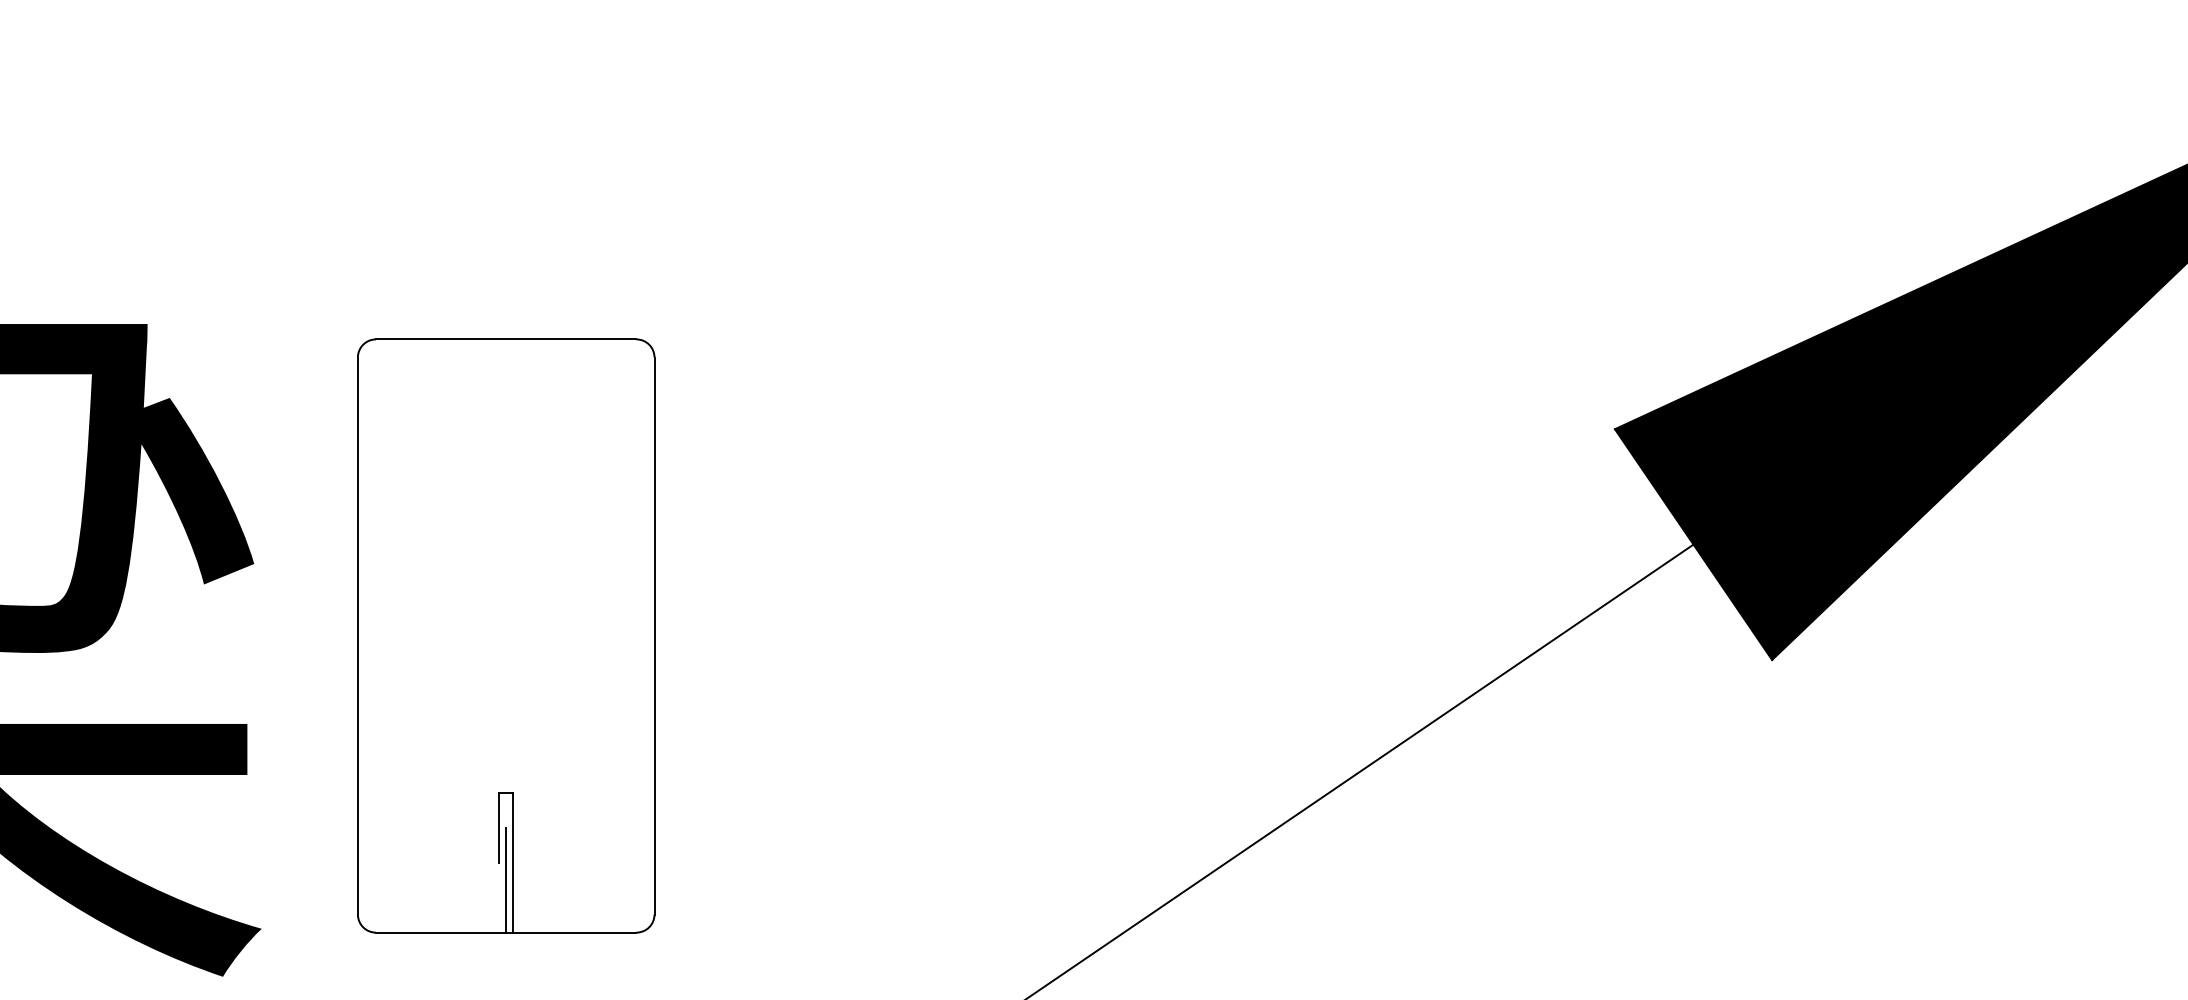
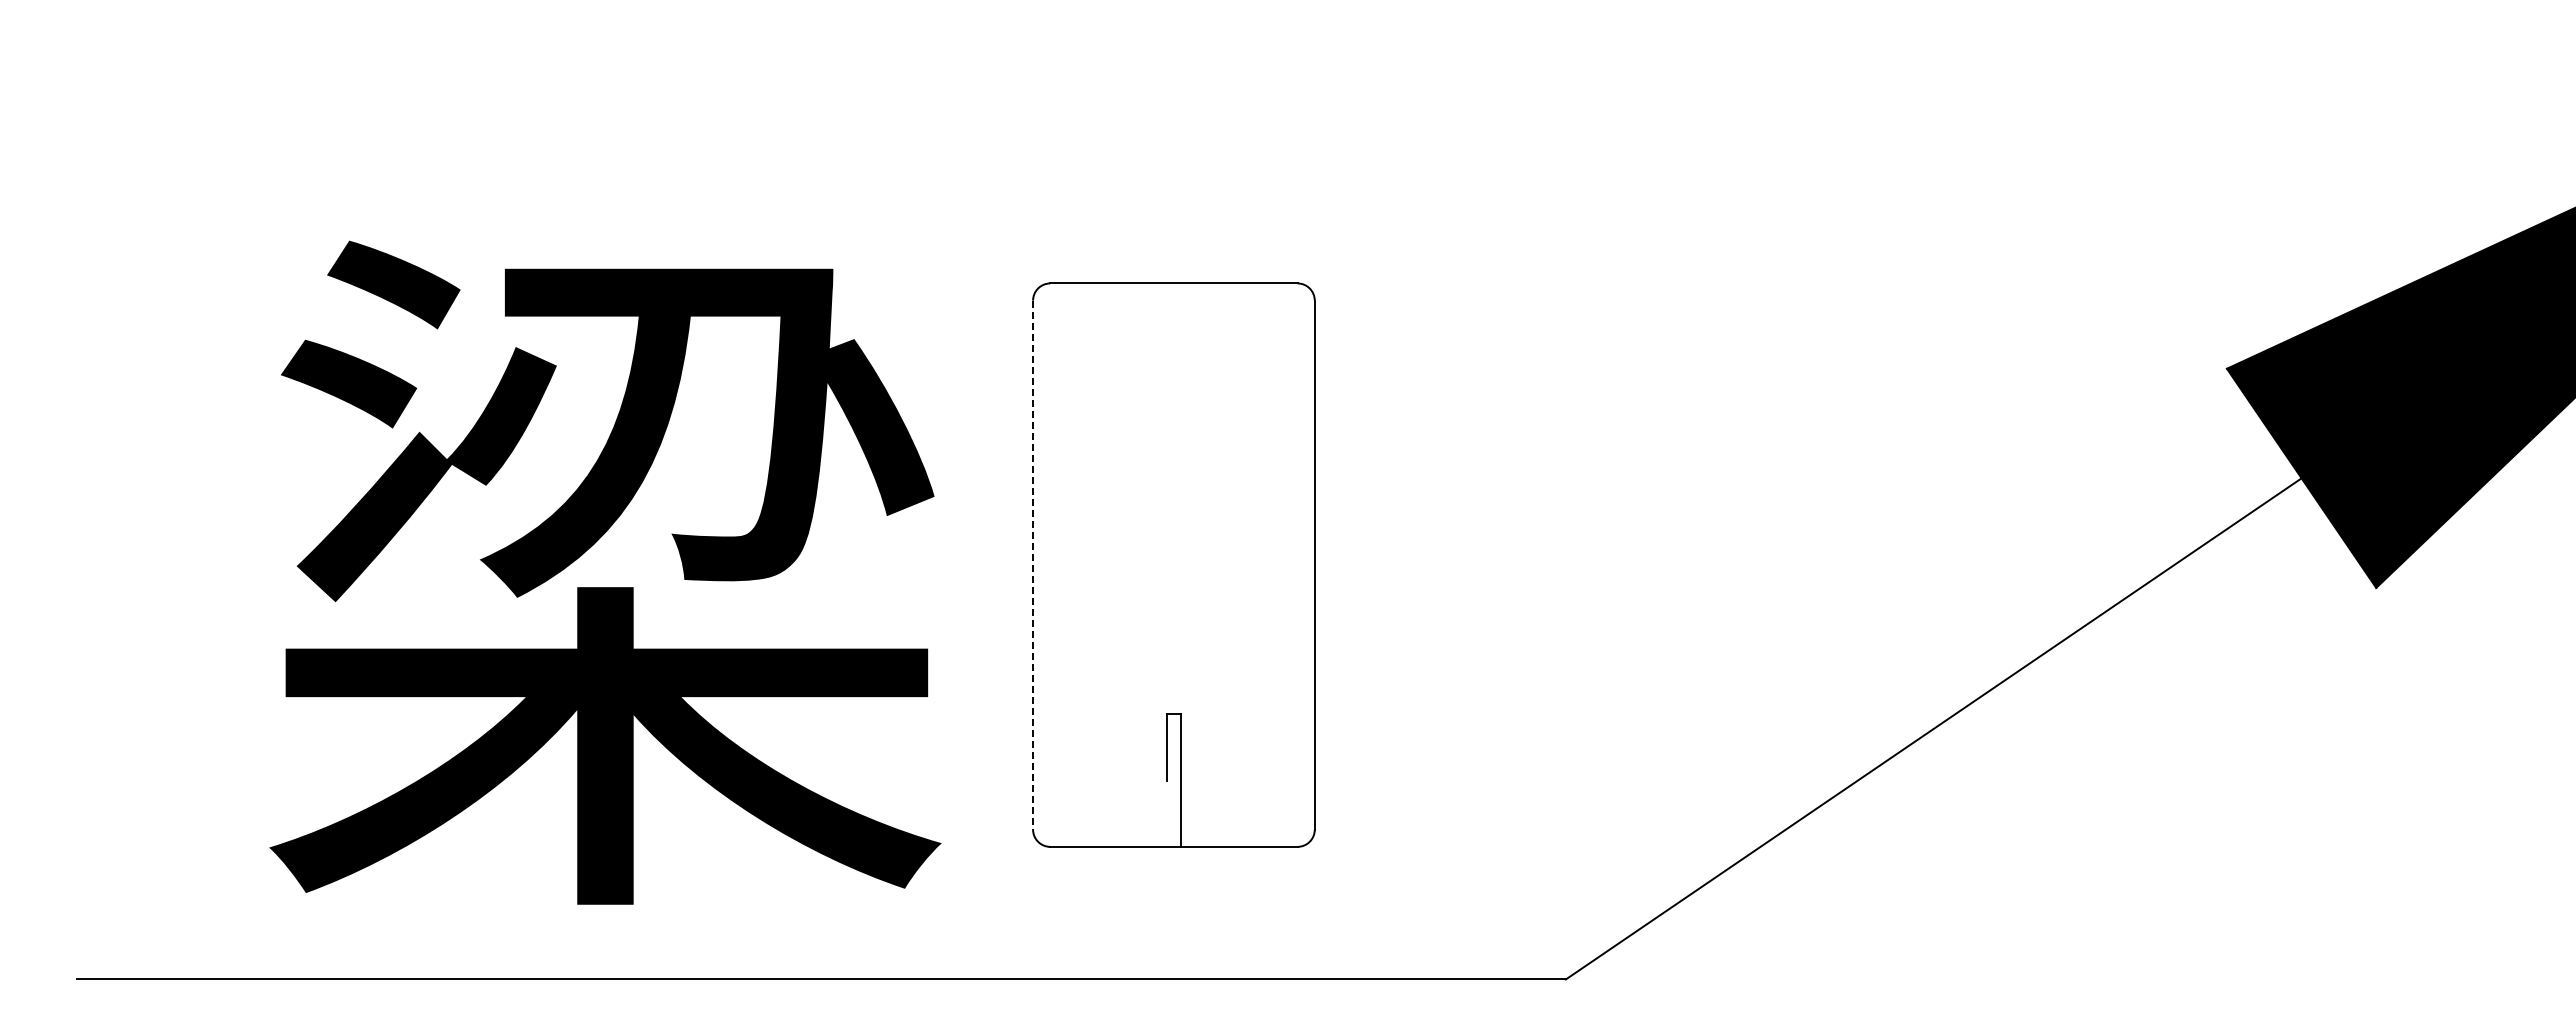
line: (358, 636) -> (1033, 565), solid -> dashed
line: (505, 879) -> (1173, 796), removed

